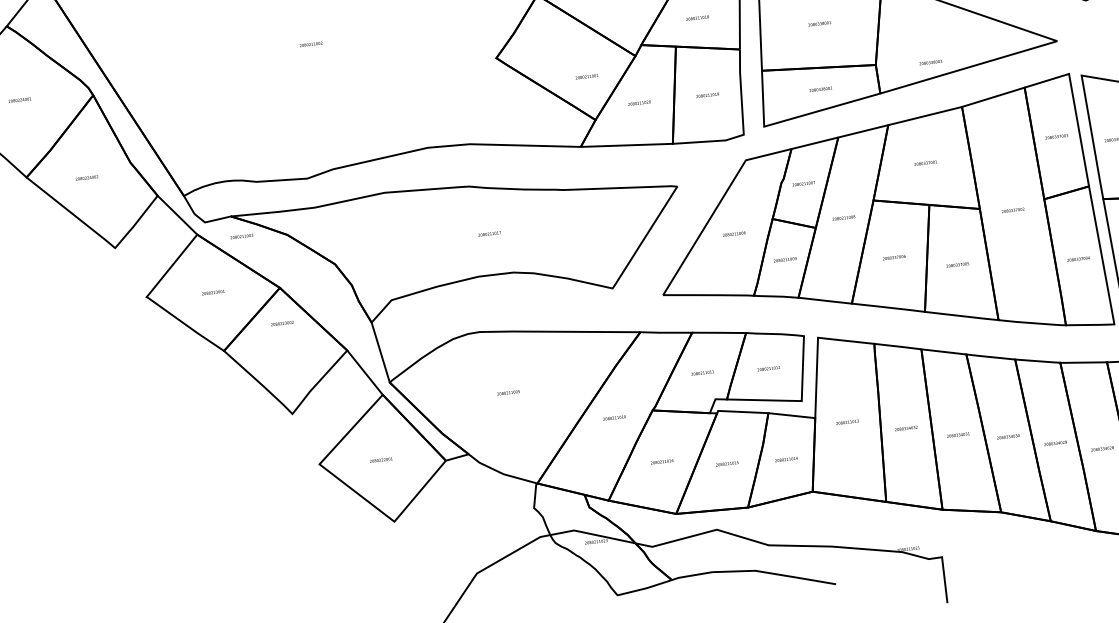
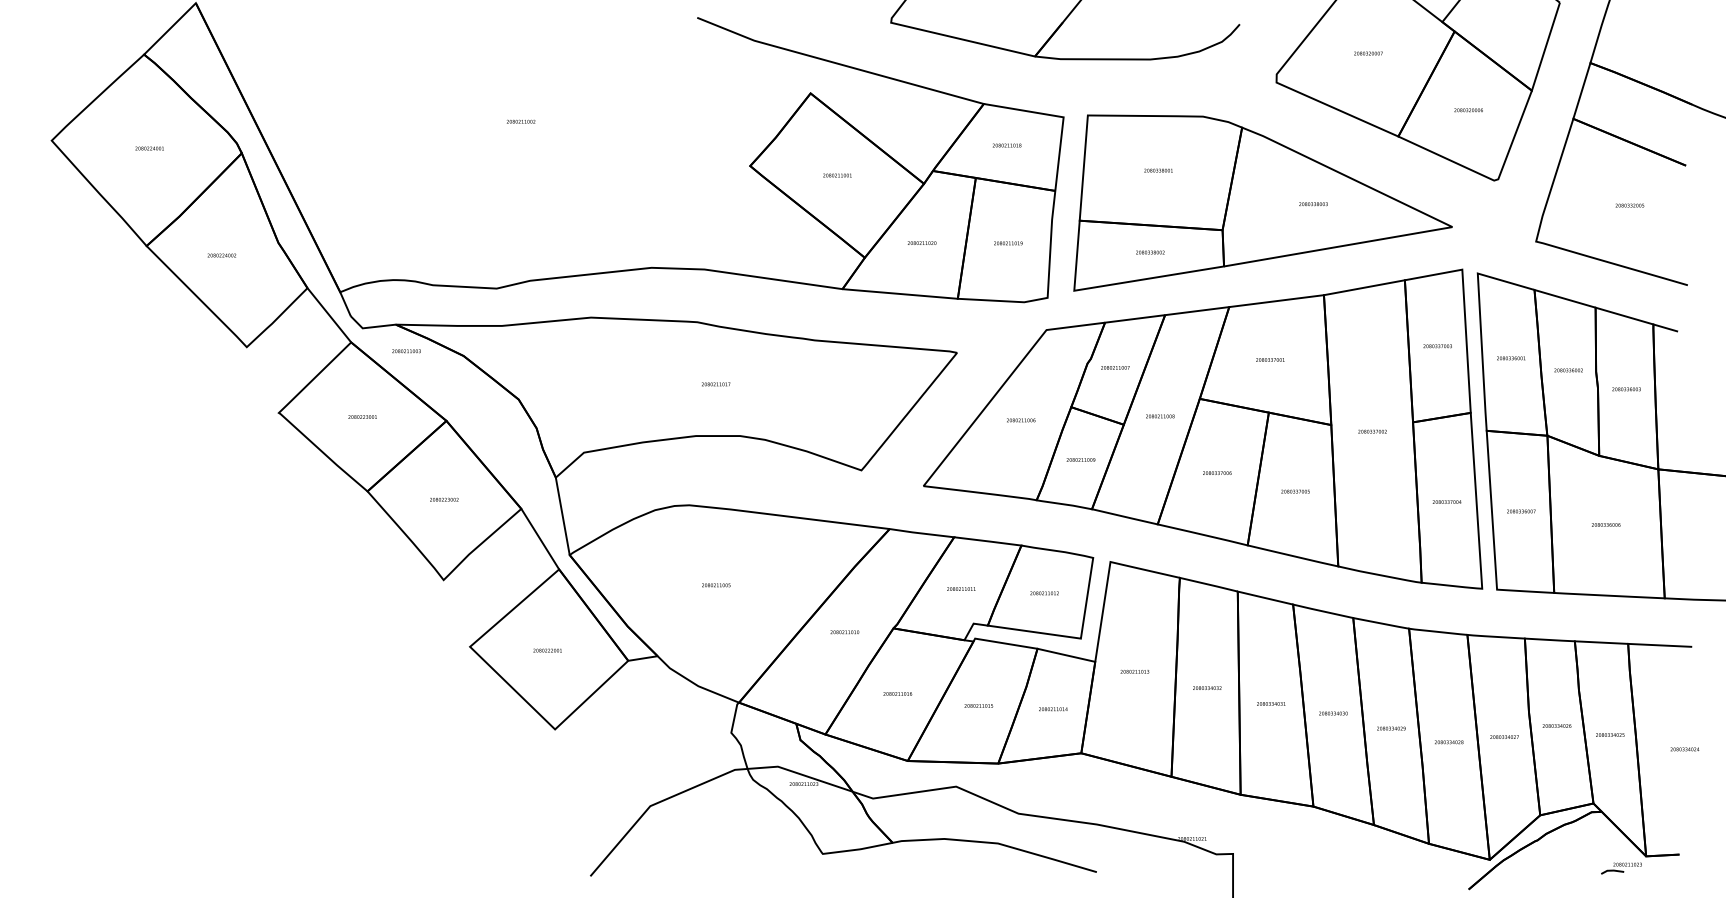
text: (930, 62) -> (1313, 204), moved
text: (586, 76) -> (837, 175), moved
text: (282, 323) -> (444, 499), moved

